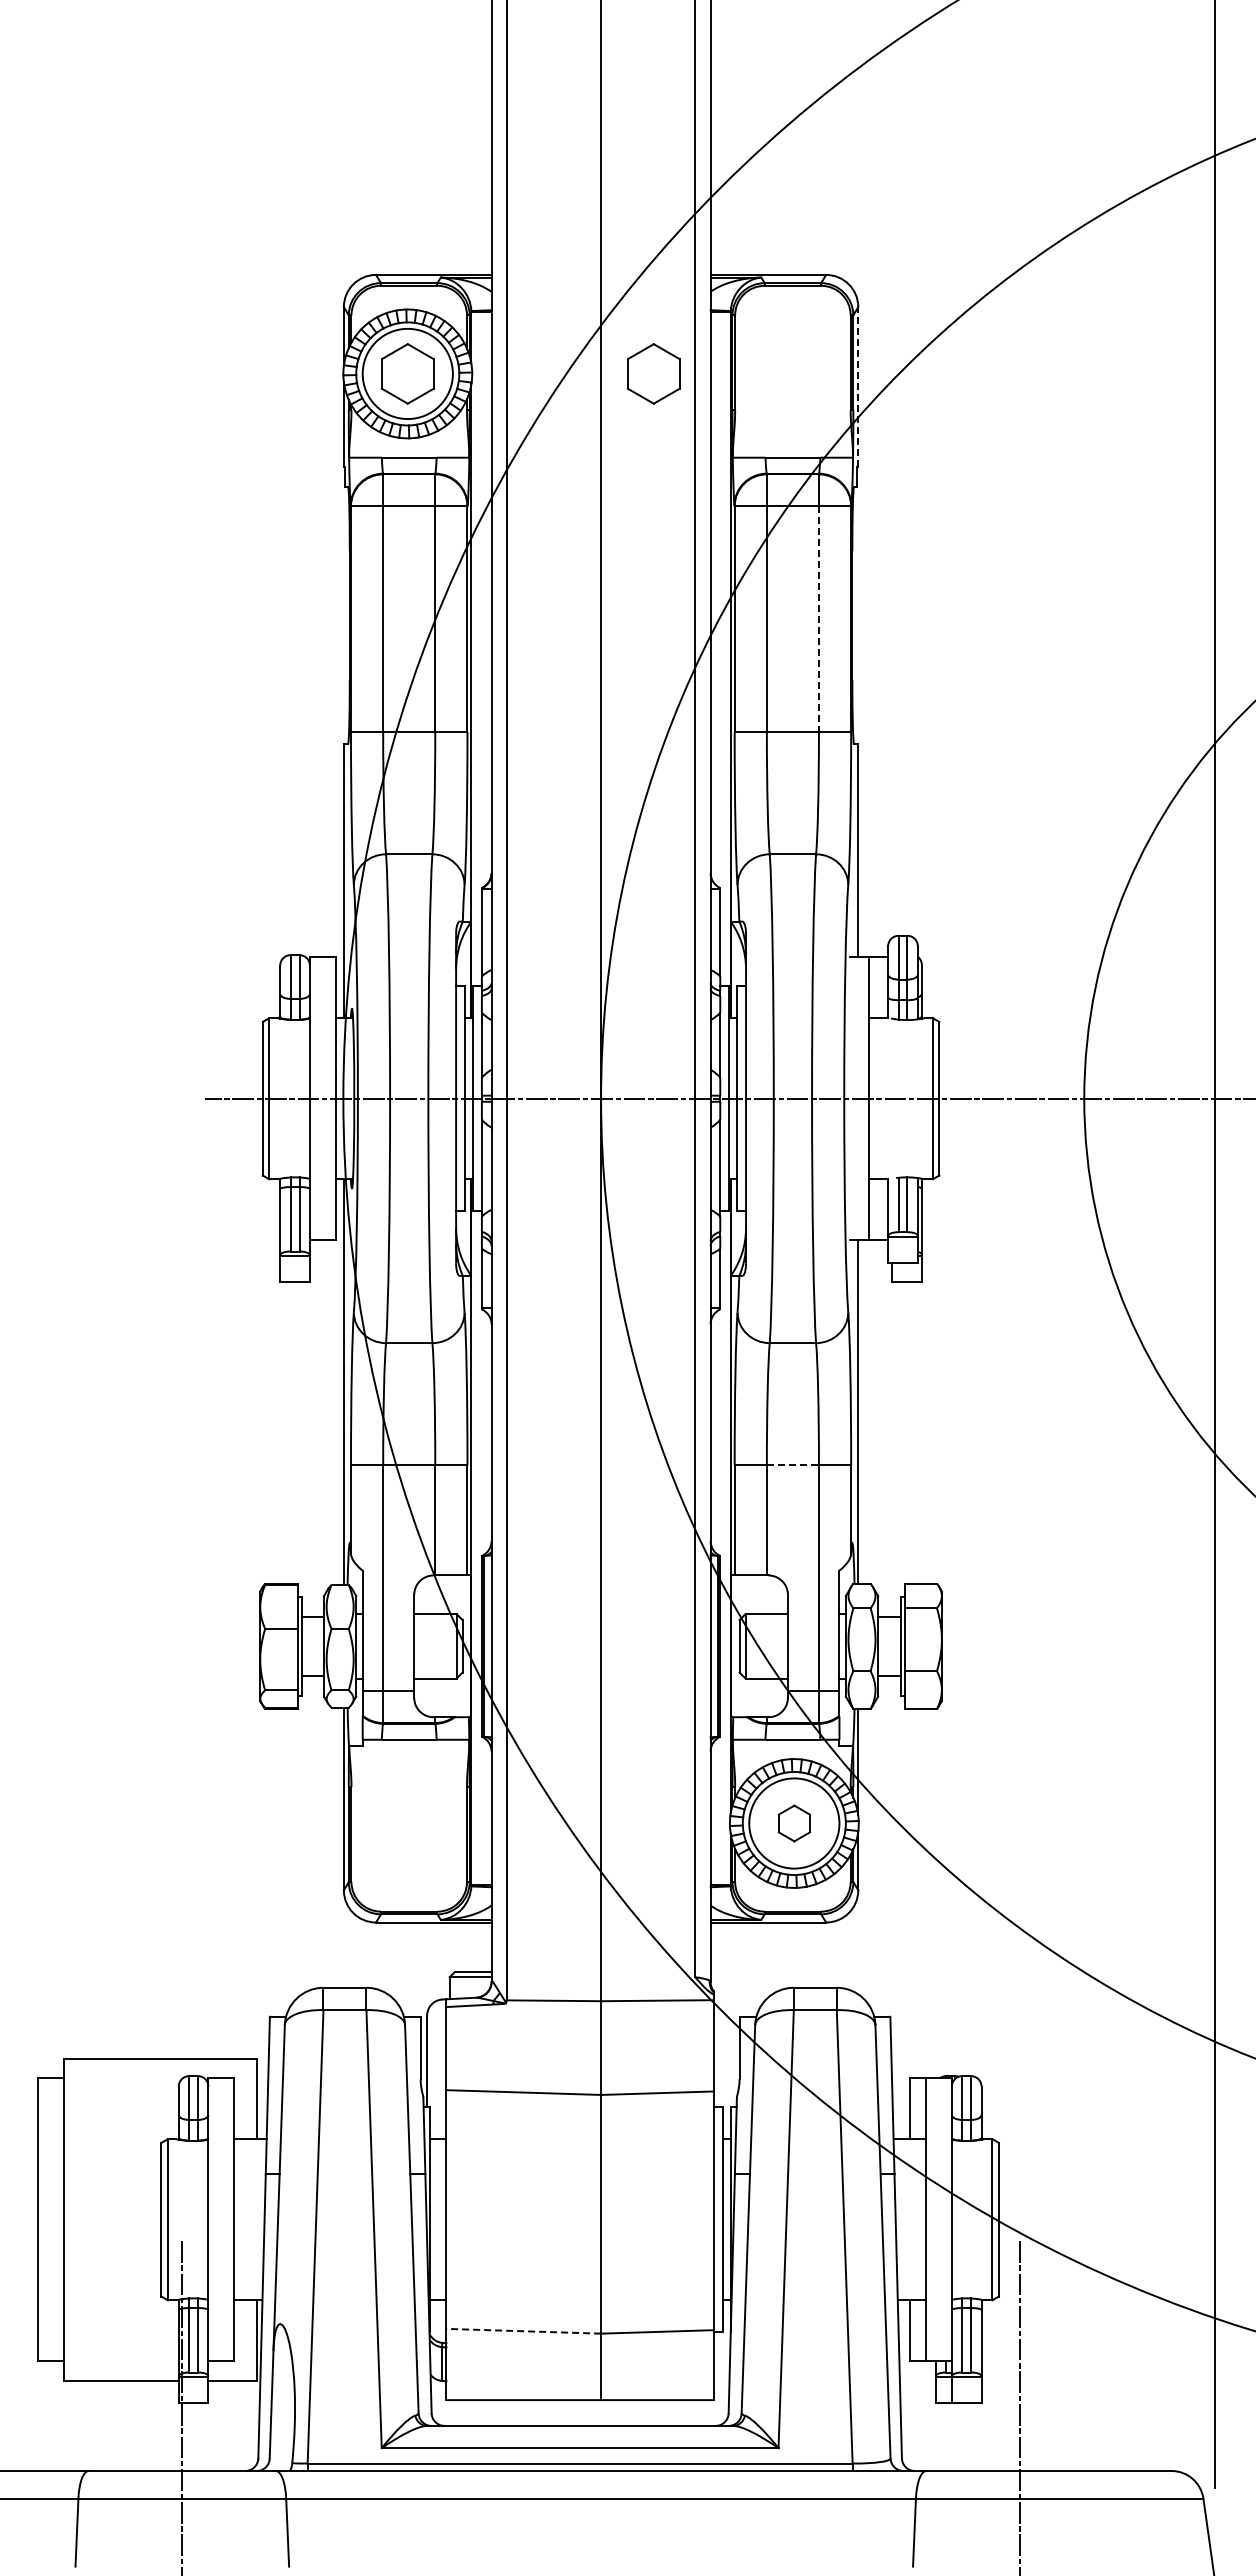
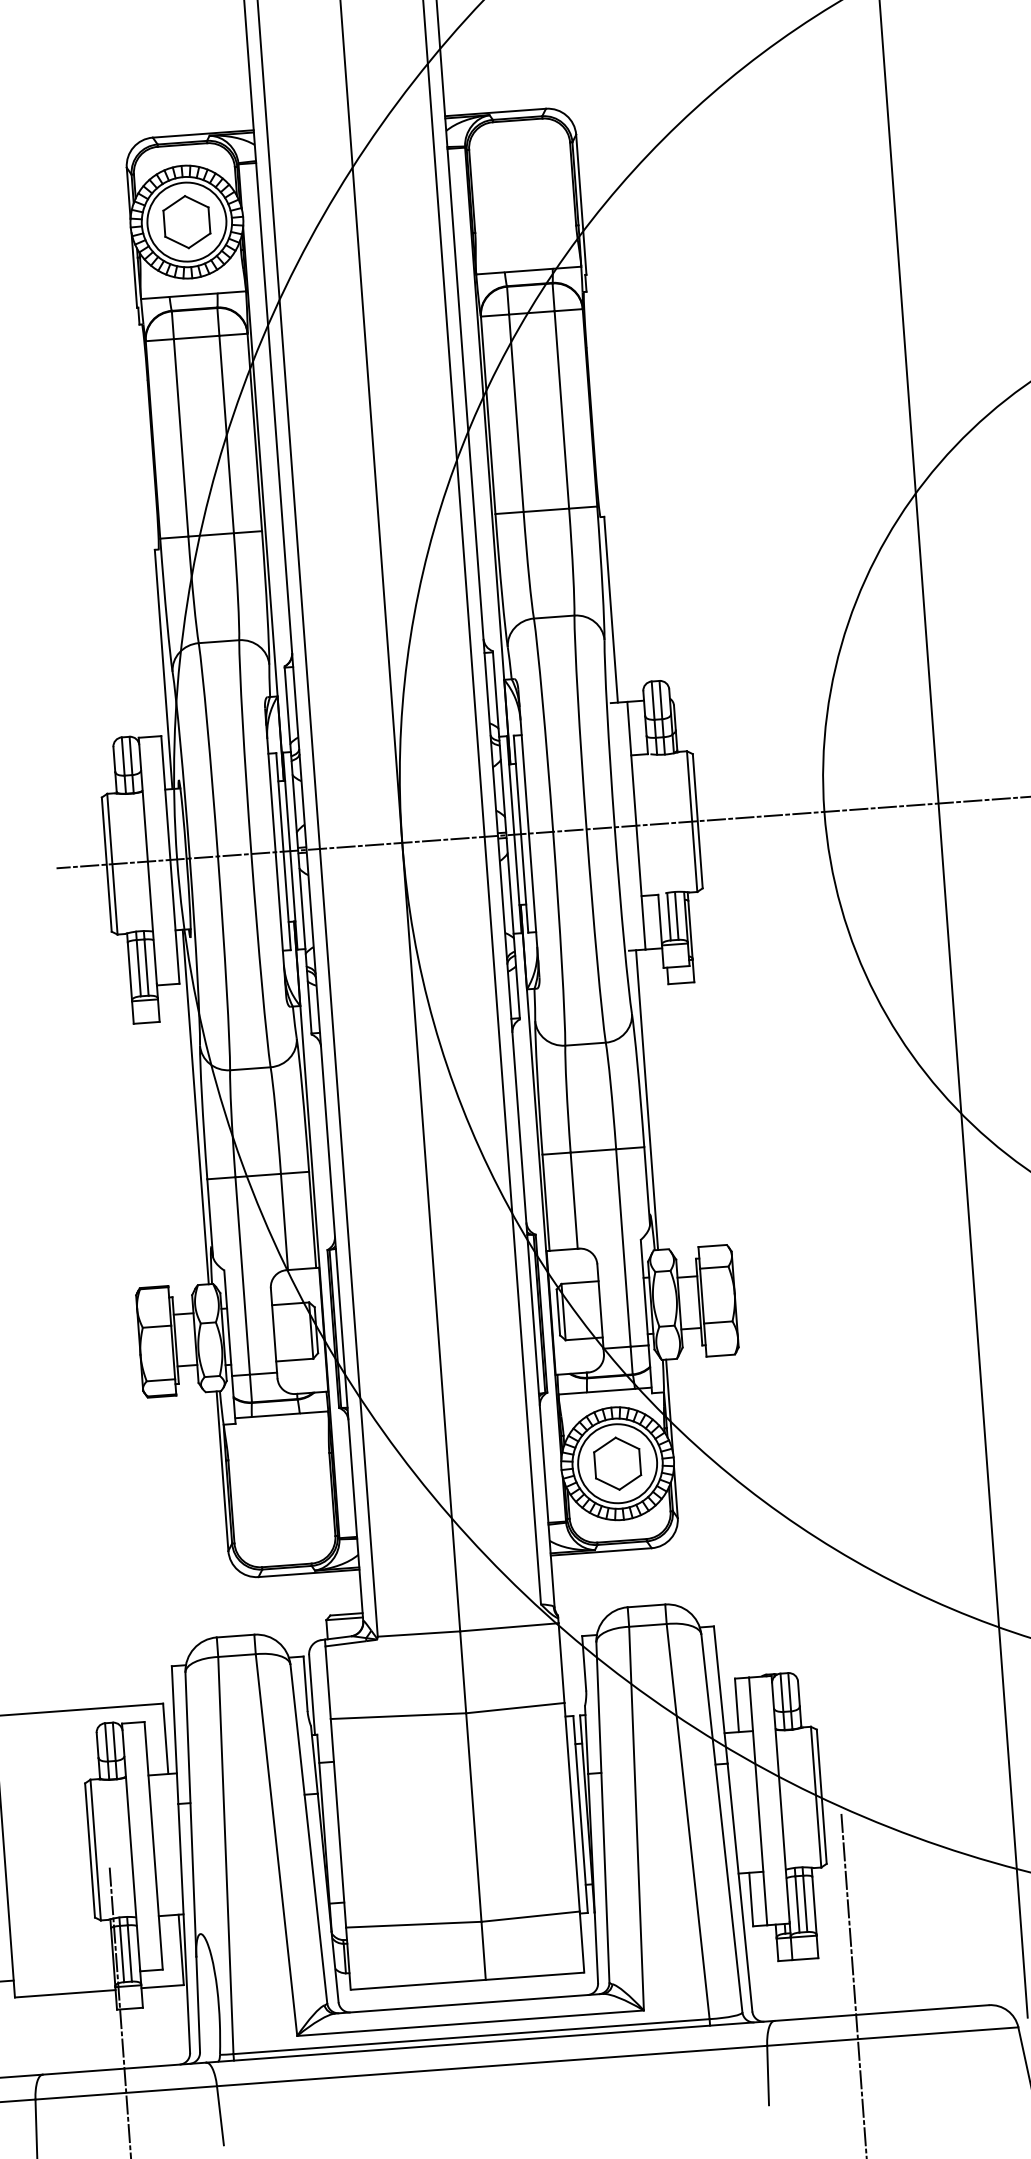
part: (653, 373) -> (401, 205), removed
line: (858, 386) -> (581, 204), dashed -> solid
line: (818, 619) -> (561, 410), dashed -> solid
line: (793, 1465) -> (593, 1151), dashed -> solid
part: (794, 1823) -> (617, 1463), size x1.67
line: (523, 2331) -> (413, 1924), dashed -> solid

